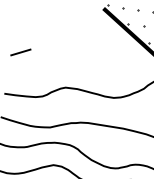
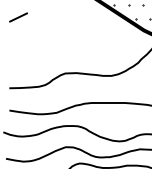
line: (20, 52) -> (18, 17), moved

